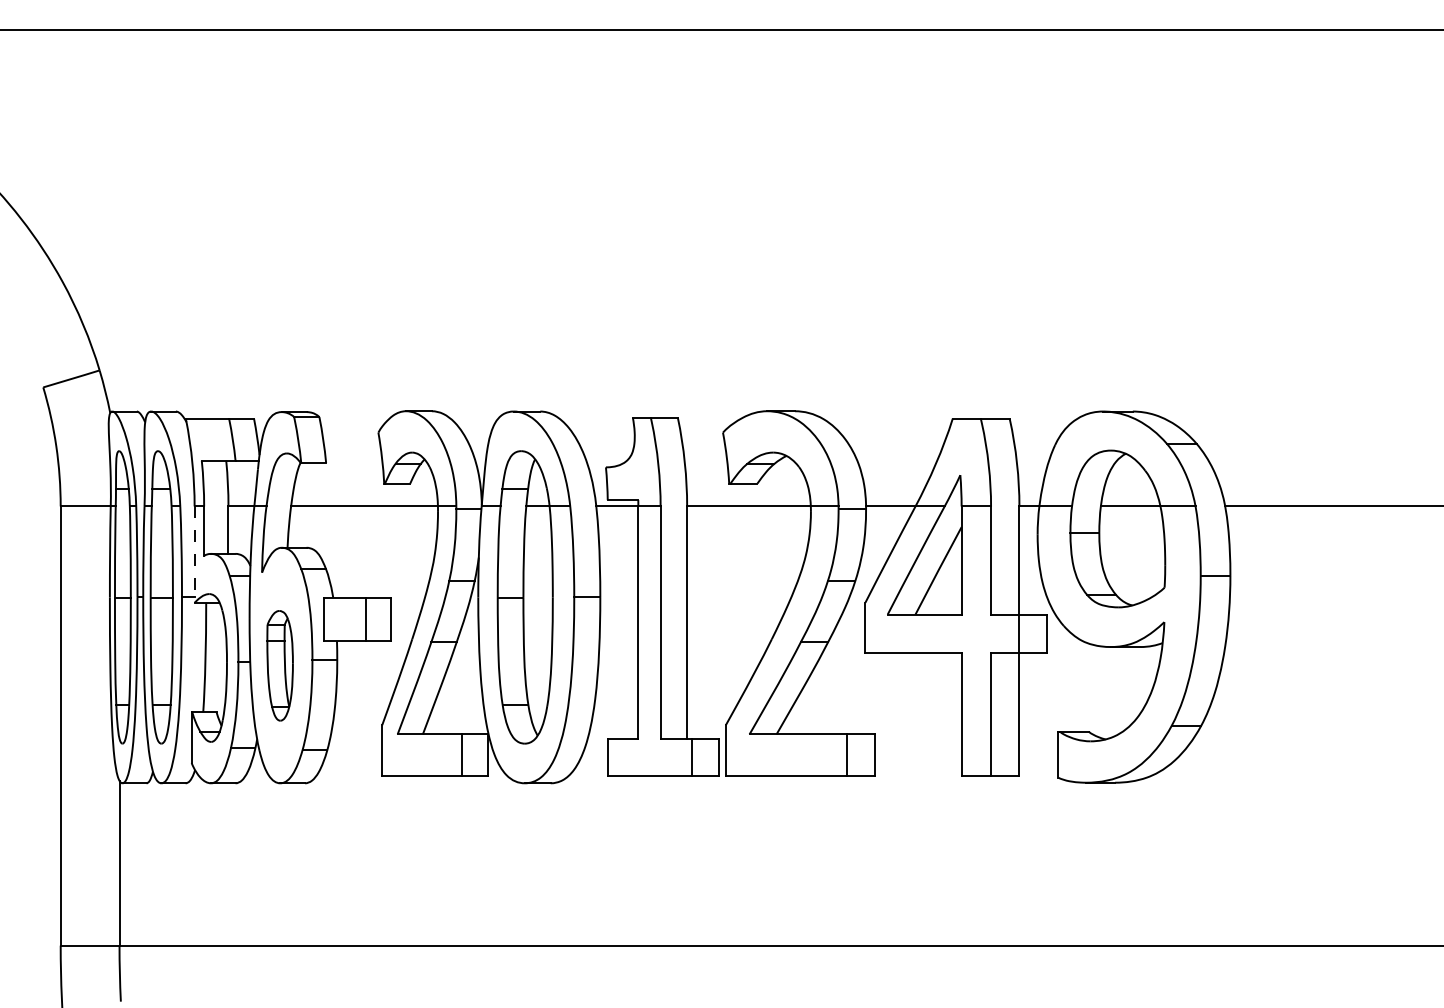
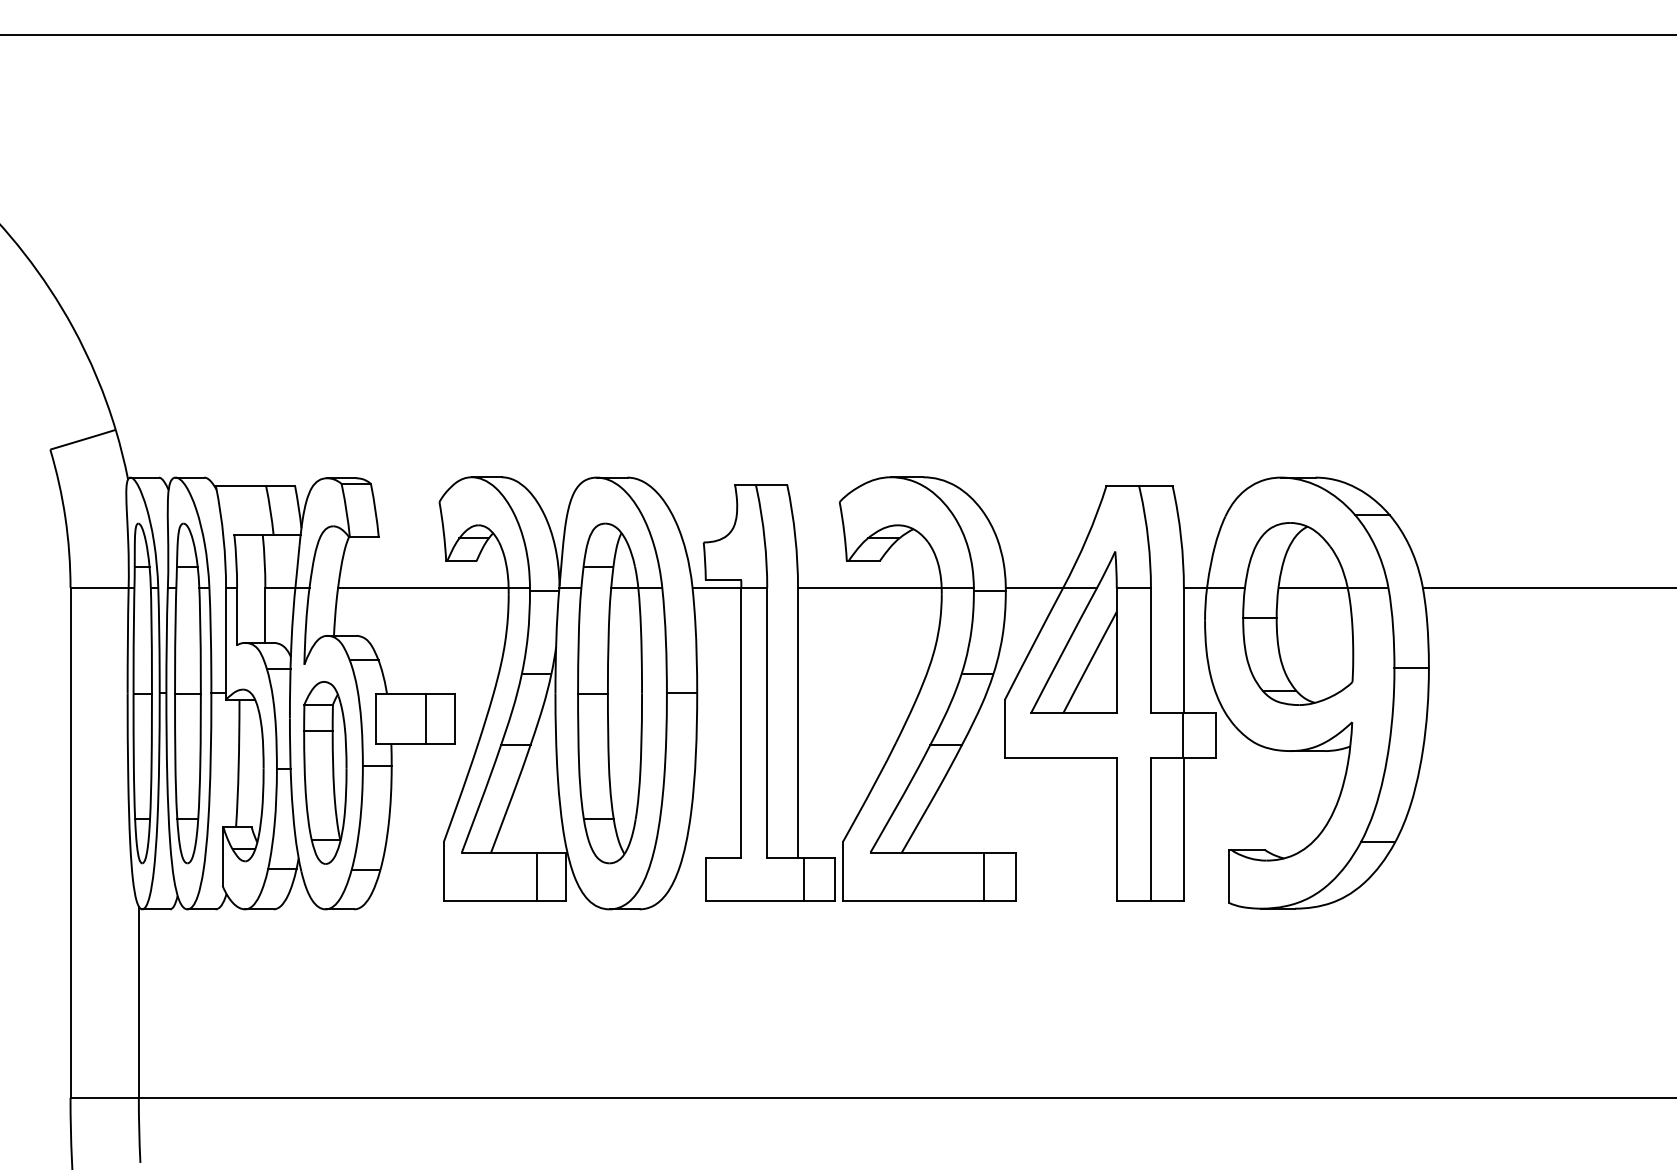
line: (195, 554) -> (226, 643), dashed -> solid
part: (280, 665) -> (325, 772), size x1.43

